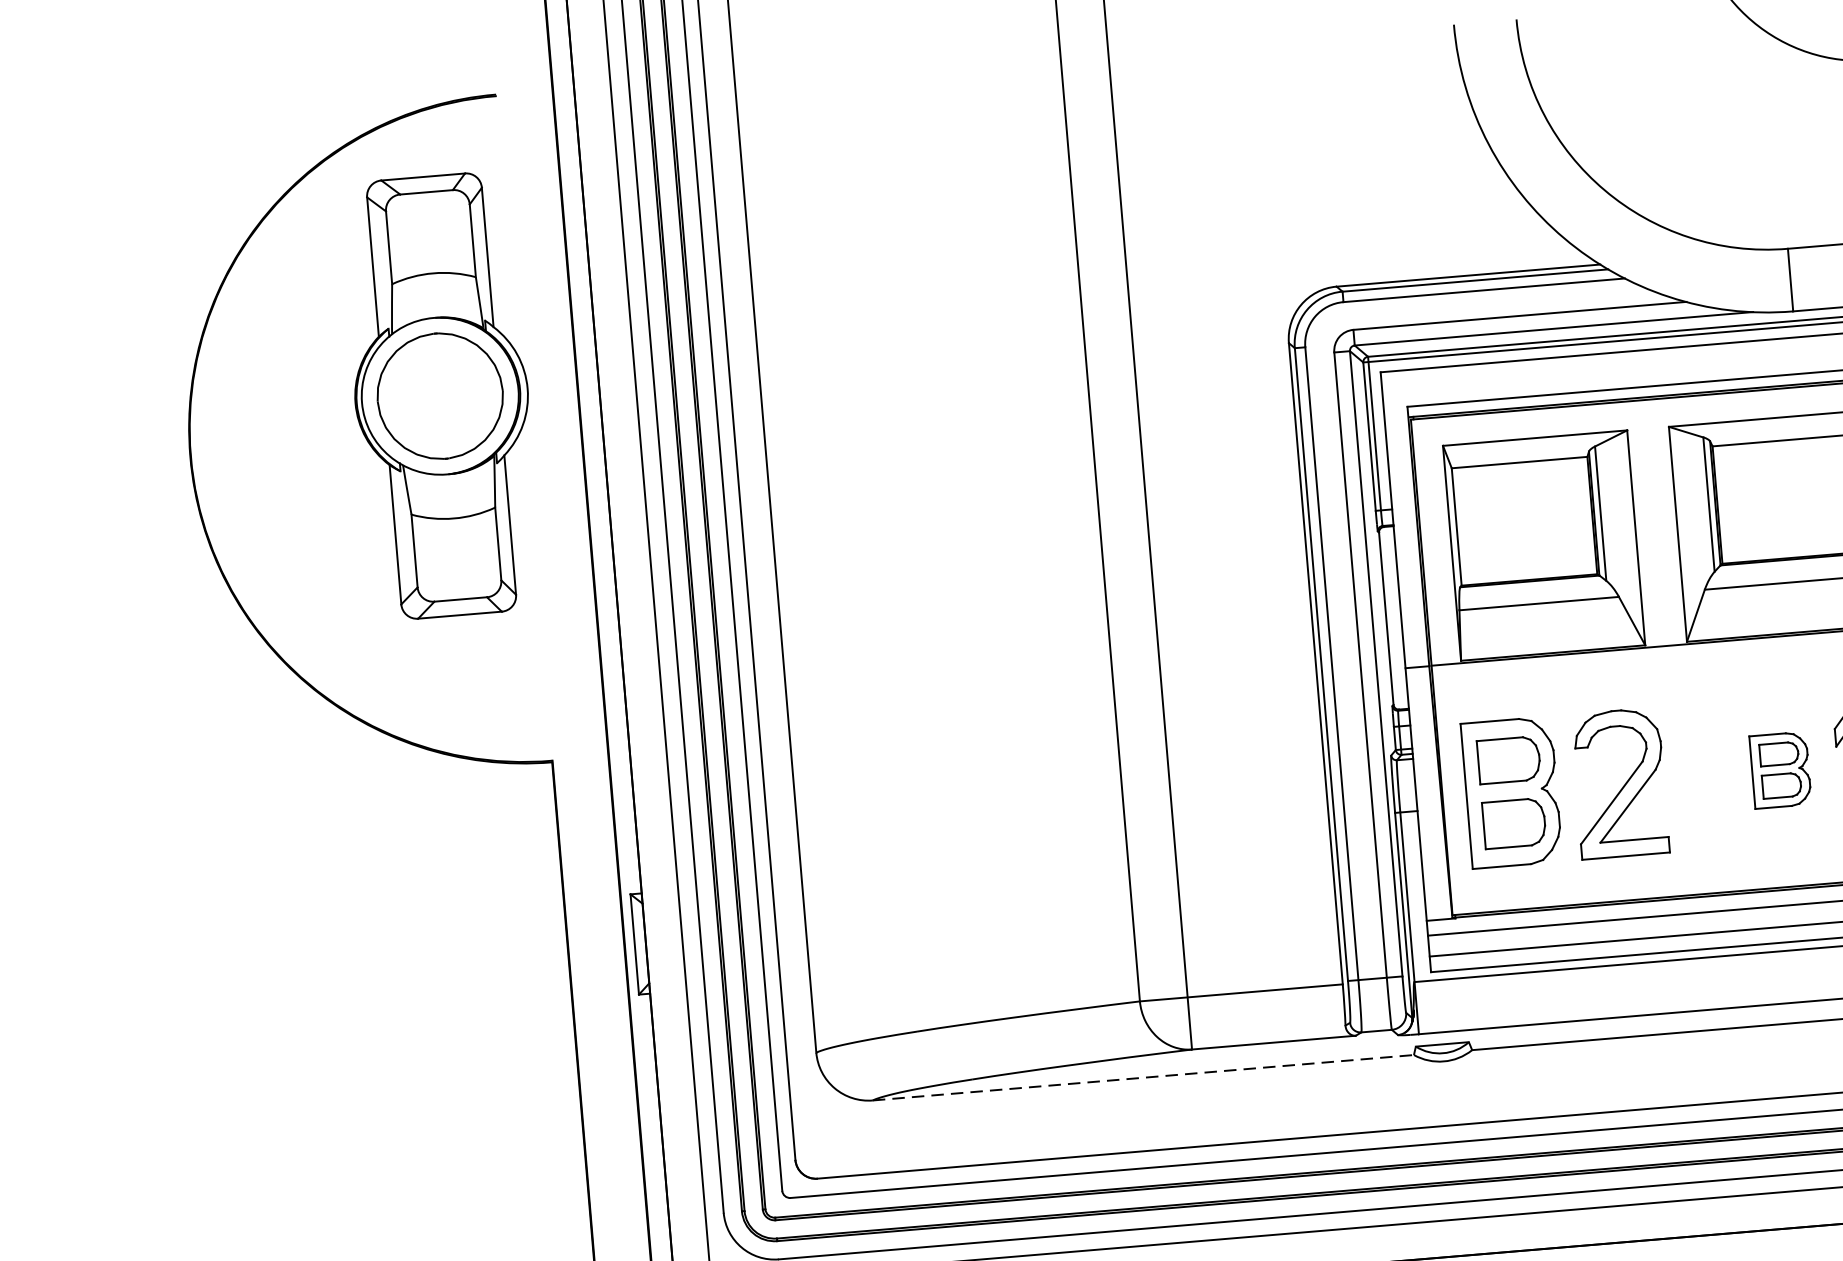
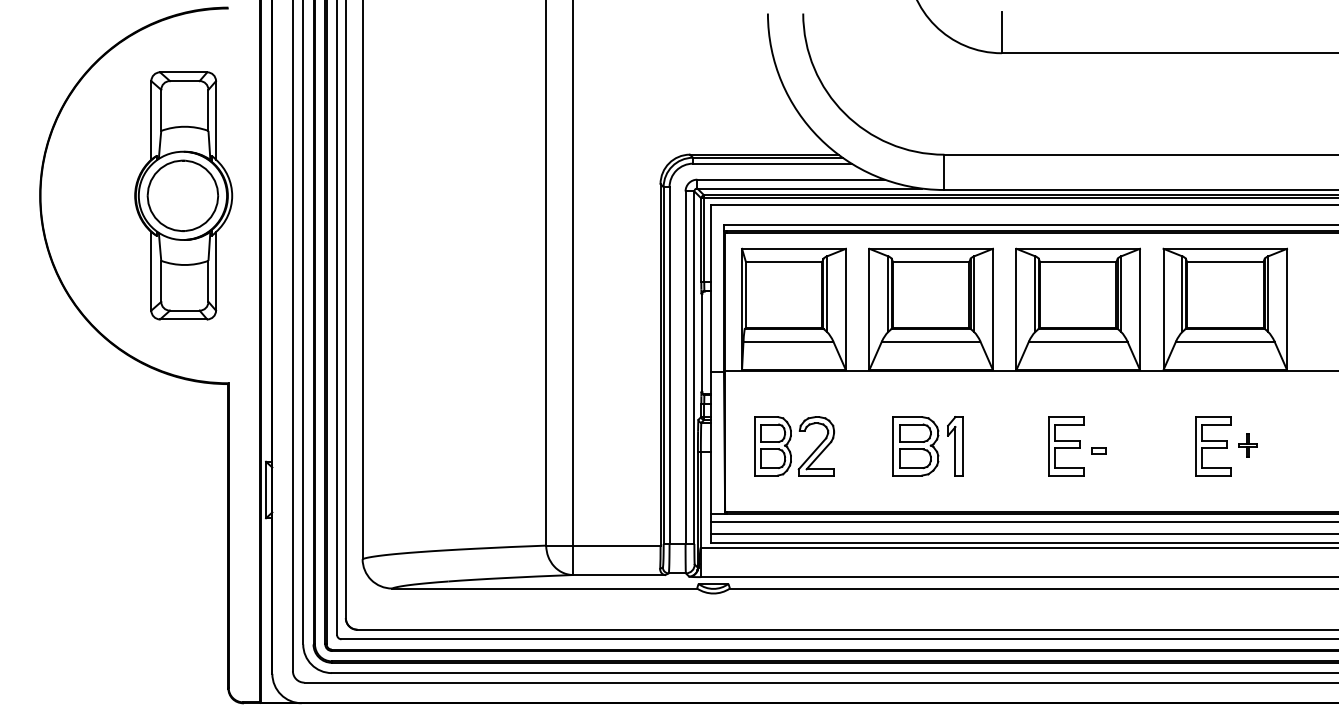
part: (441, 395) -> (183, 195), moved
part: (1780, 770) -> (915, 446), size x1.43
part: (1565, 788) -> (794, 446), size x0.71
line: (1143, 1077) -> (544, 588), dashed -> solid

